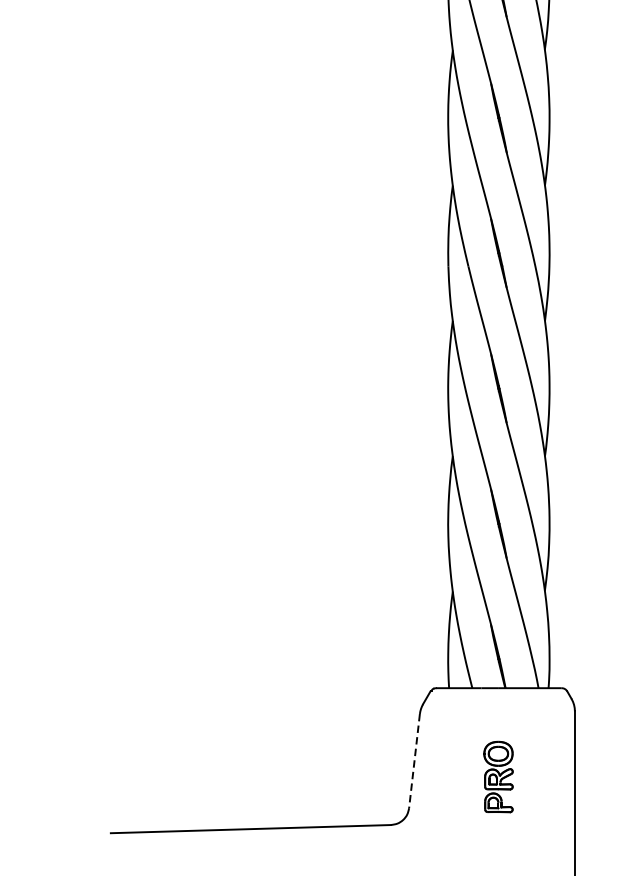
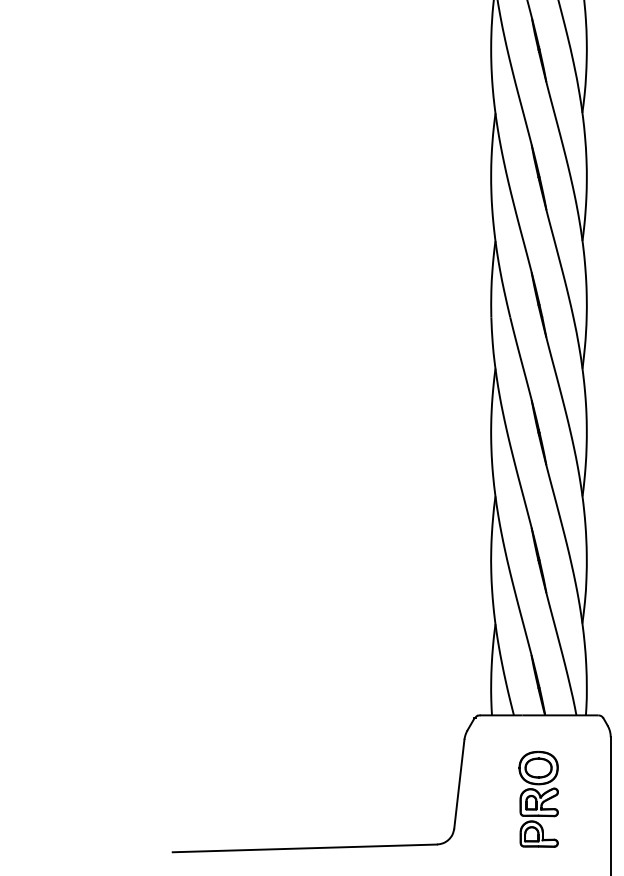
line: (414, 761) -> (459, 784), dashed -> solid
part: (498, 776) -> (538, 798), size x1.43

